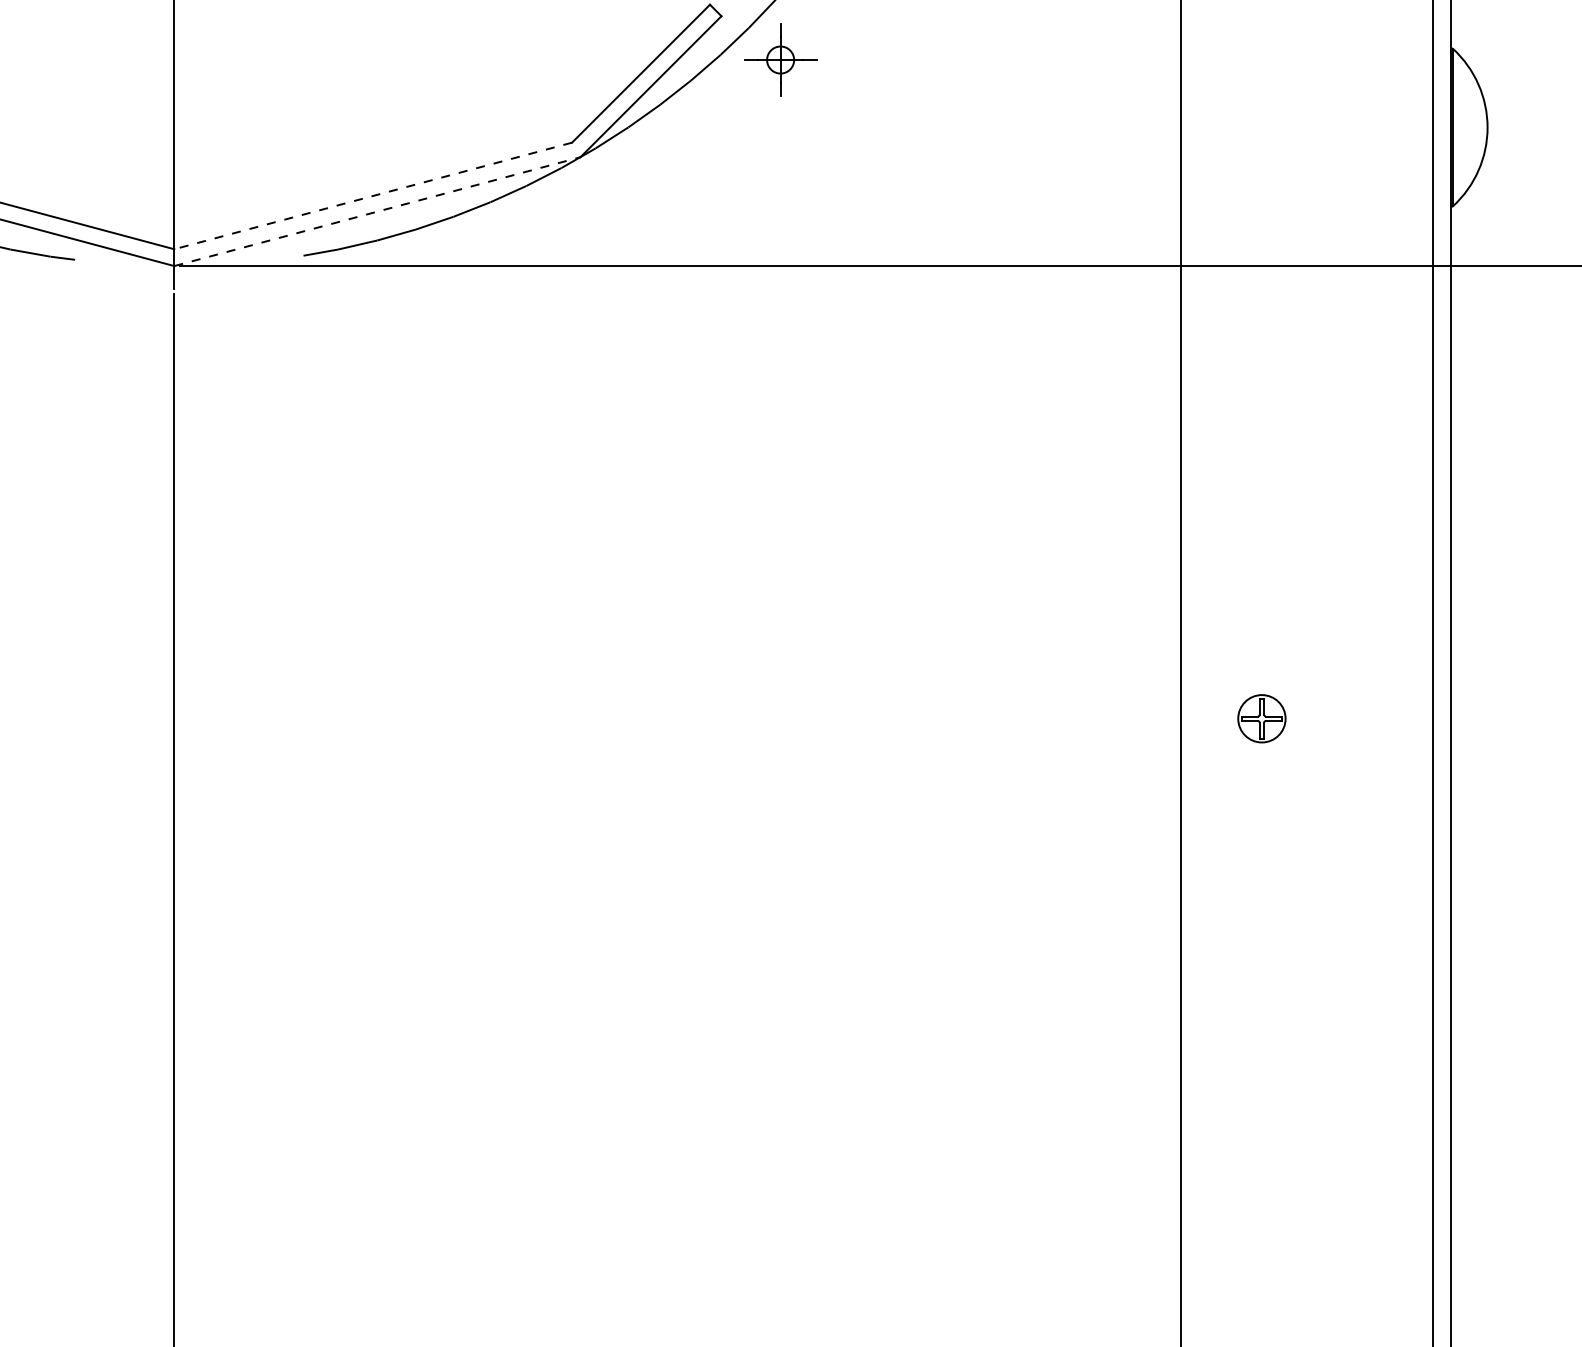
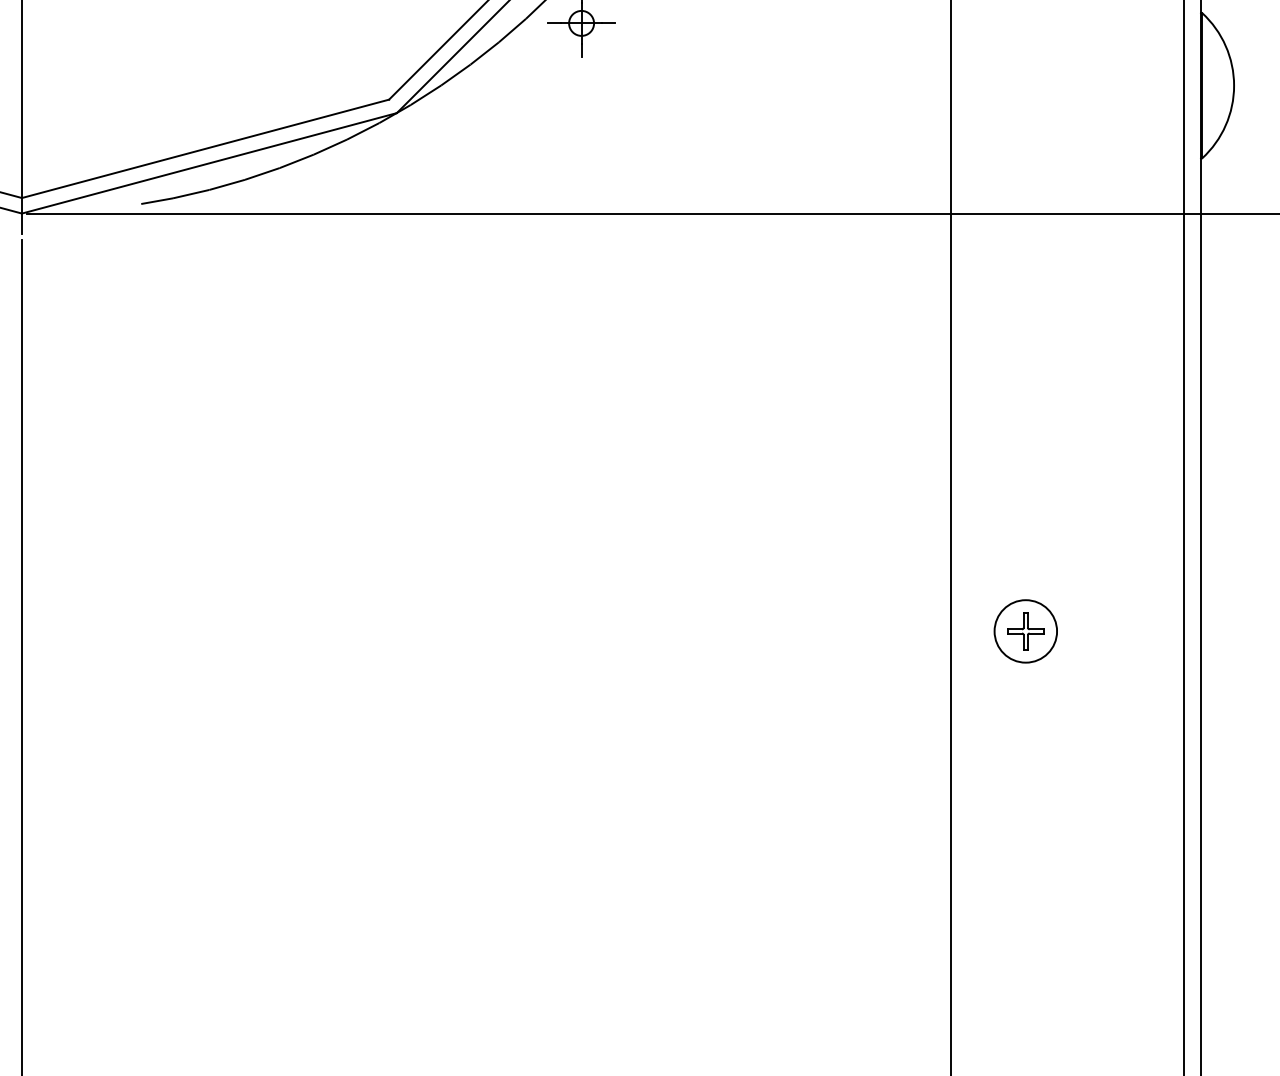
line: (373, 195) -> (205, 148), dashed -> solid
line: (377, 211) -> (209, 163), dashed -> solid
circle: (1261, 718) -> (1025, 631), size x1.43

